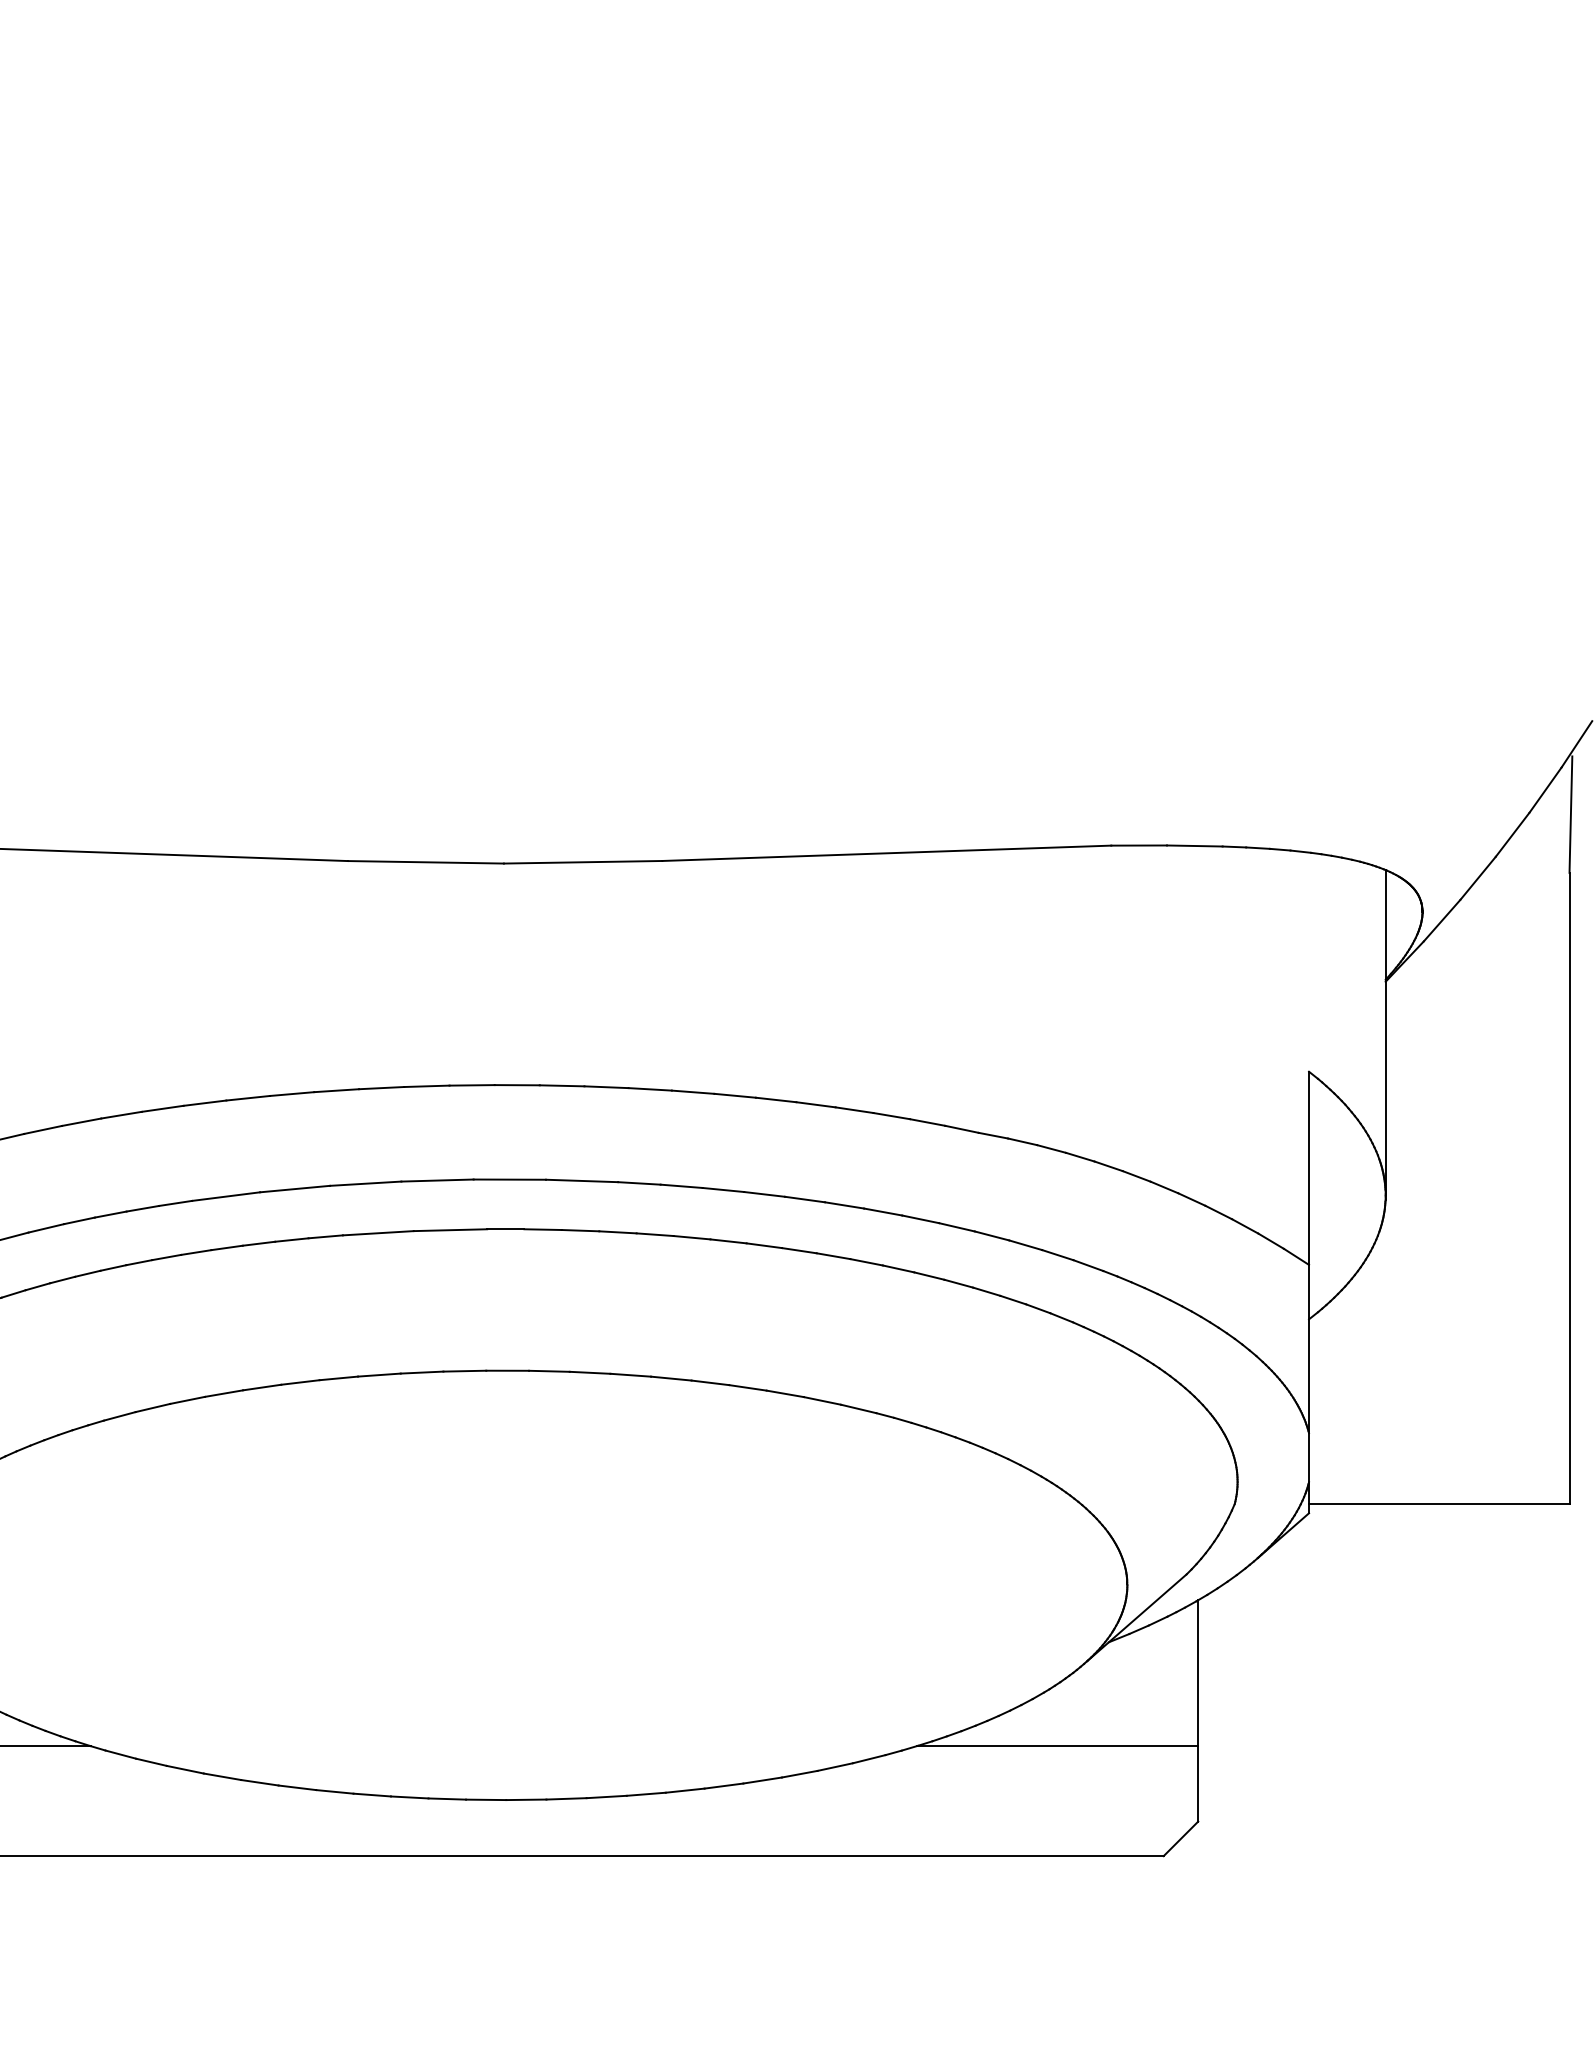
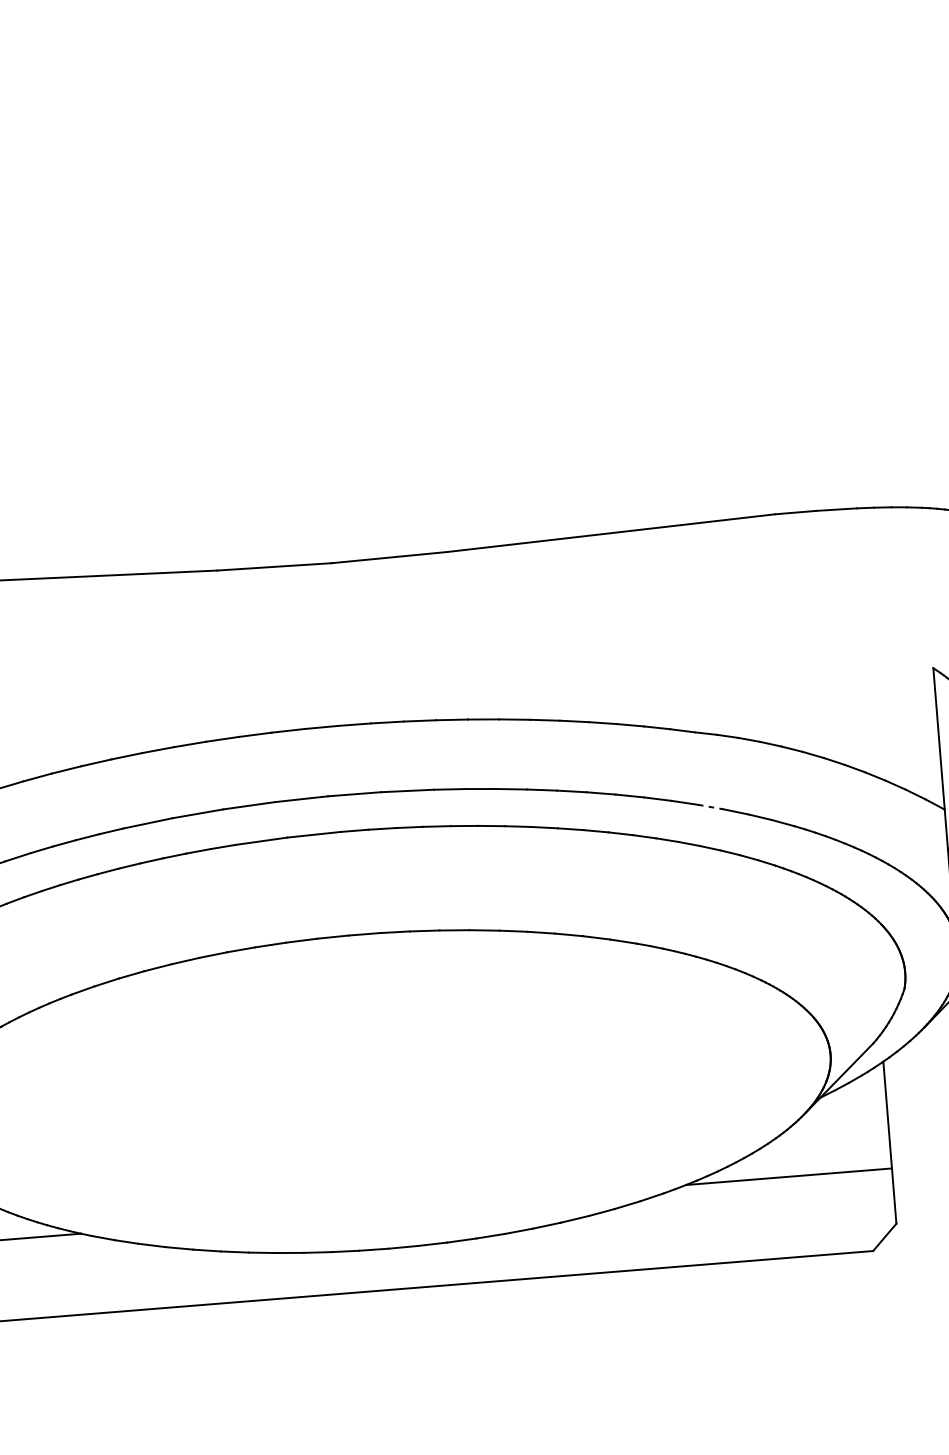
line: (992, 1235) -> (711, 806), solid -> dashed

